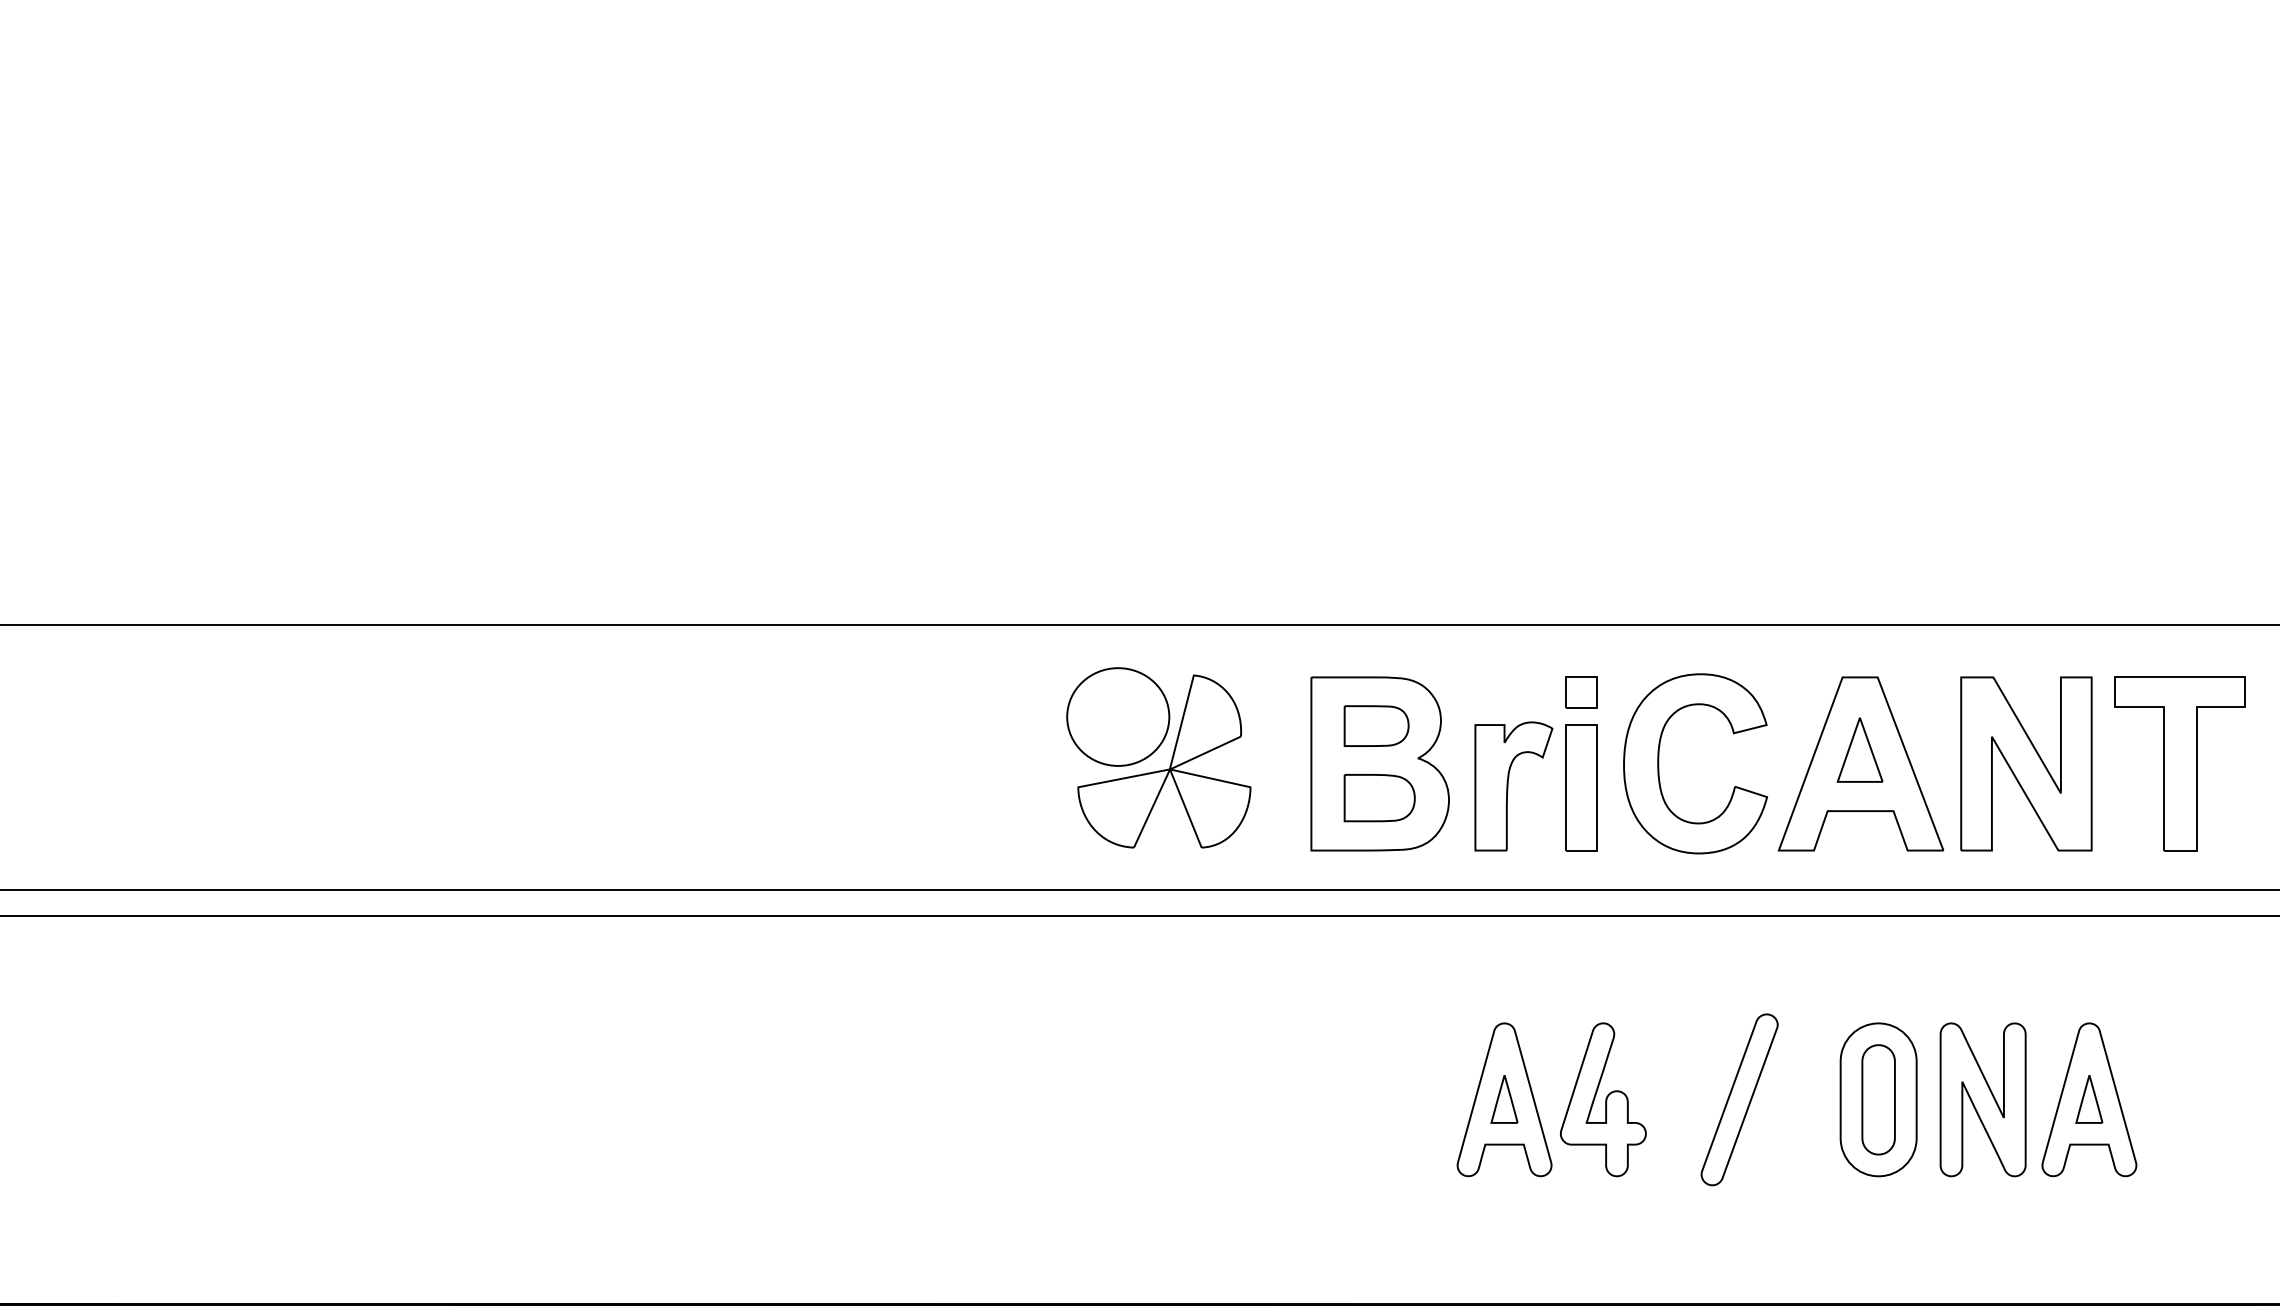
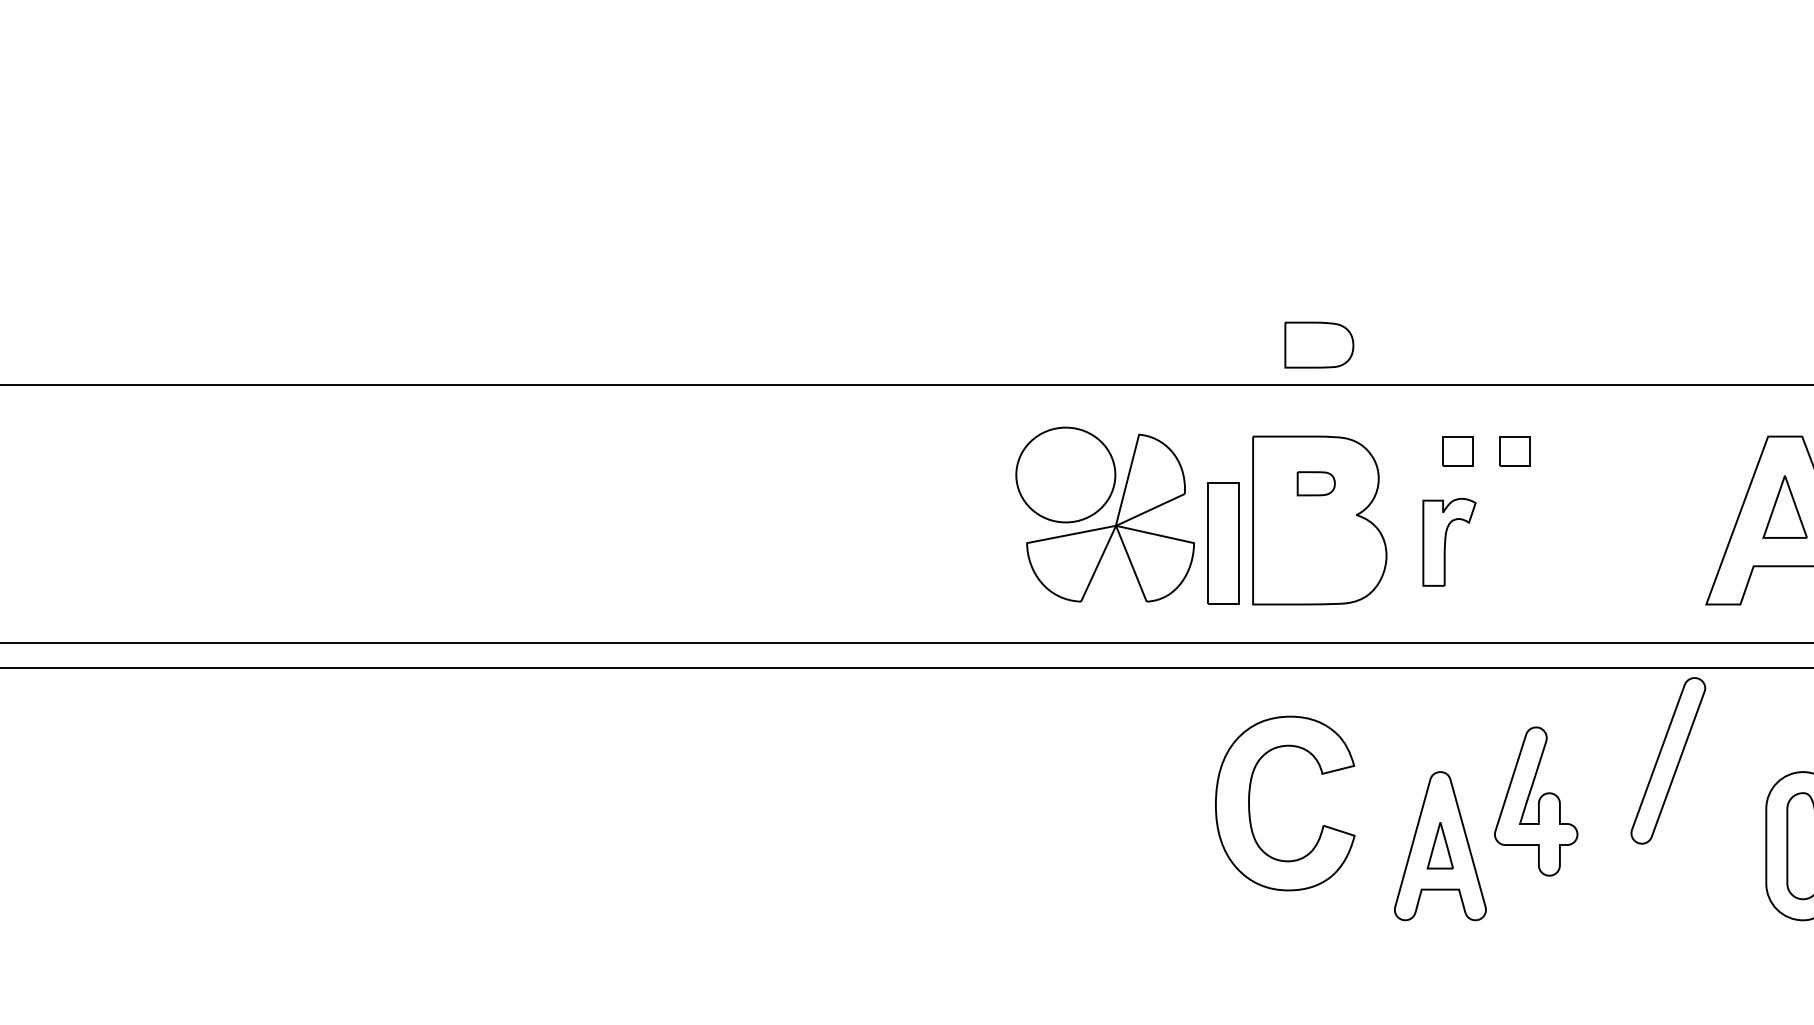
part: (1522, 692) -> (1457, 451), added
part: (1376, 725) -> (1316, 483), size x0.6
part: (1659, 763) -> (1250, 803), moved
part: (1513, 786) -> (1449, 542), size x0.7
part: (1581, 787) -> (1223, 543), moved
part: (1379, 798) -> (1319, 345), moved
part: (1602, 1099) -> (1535, 801), moved
part: (1739, 1099) -> (1668, 760), moved

